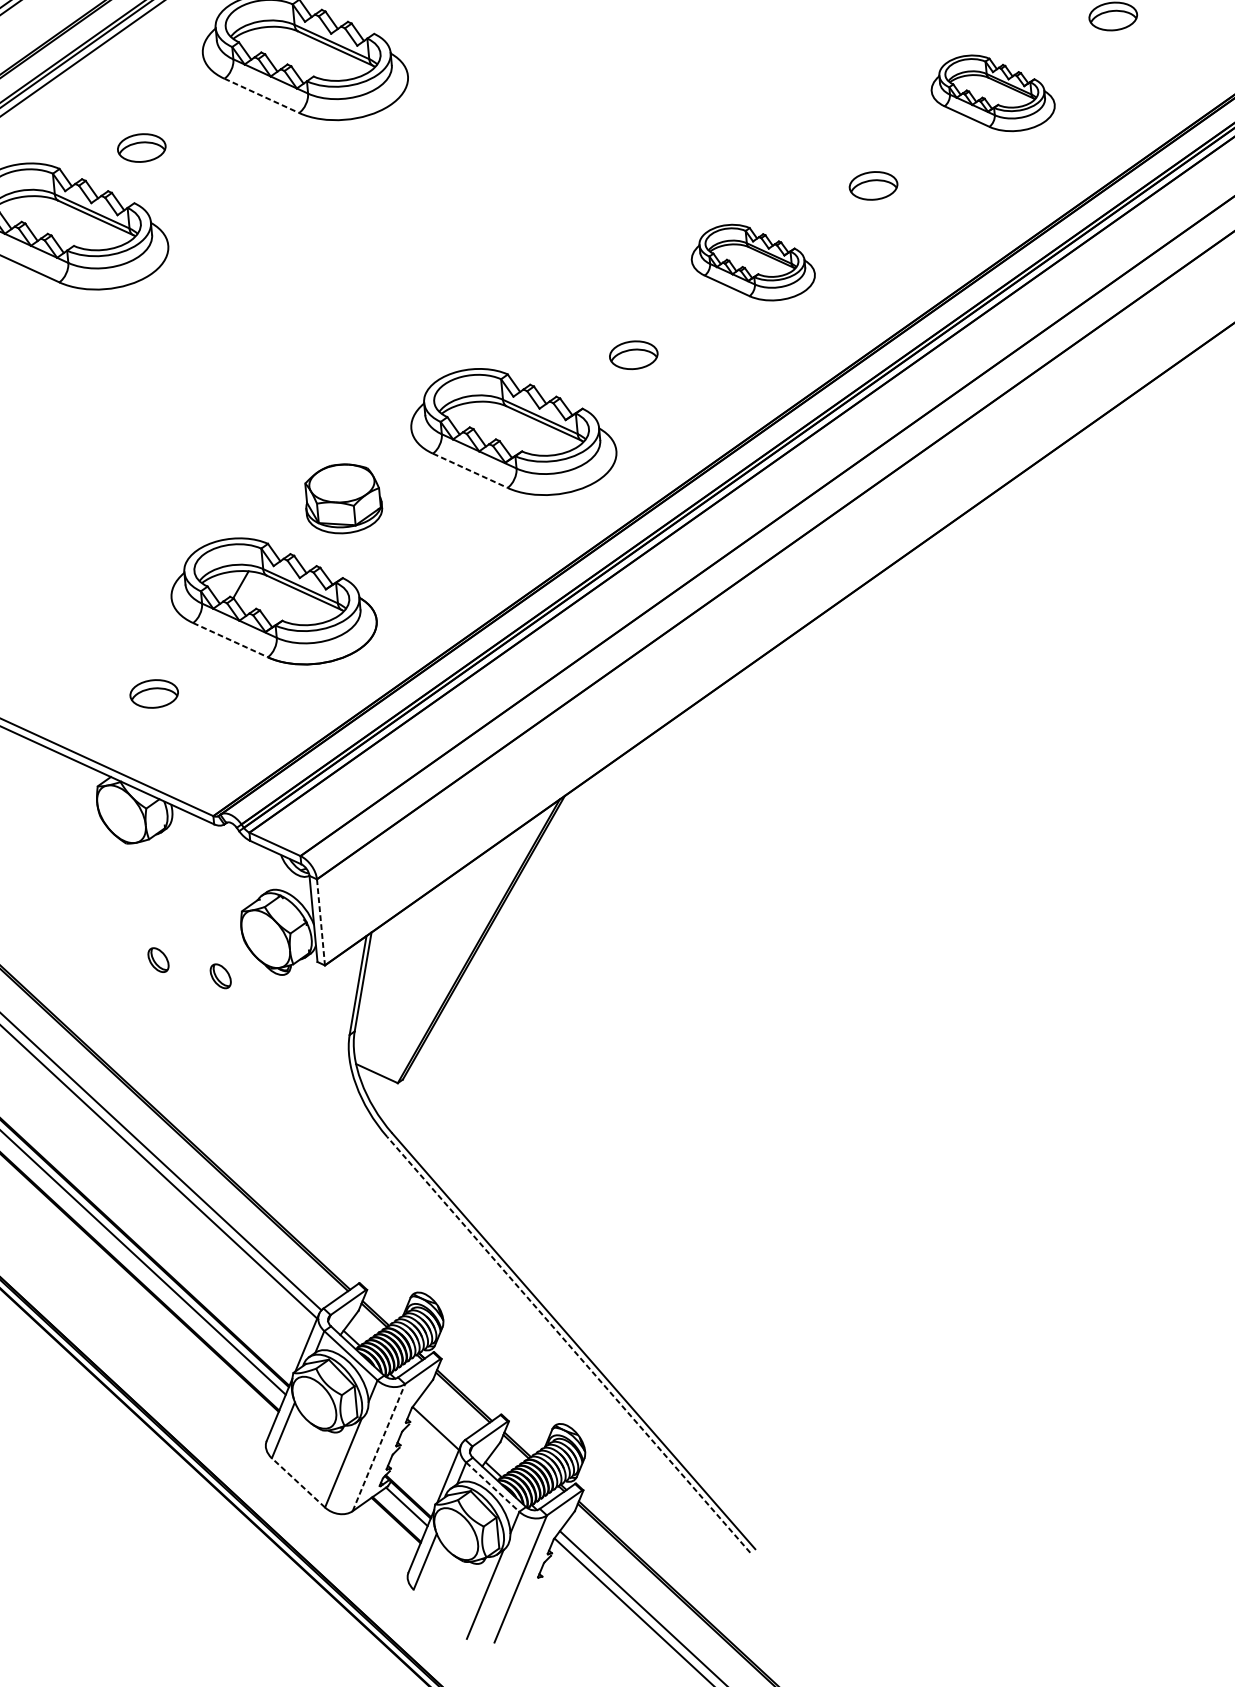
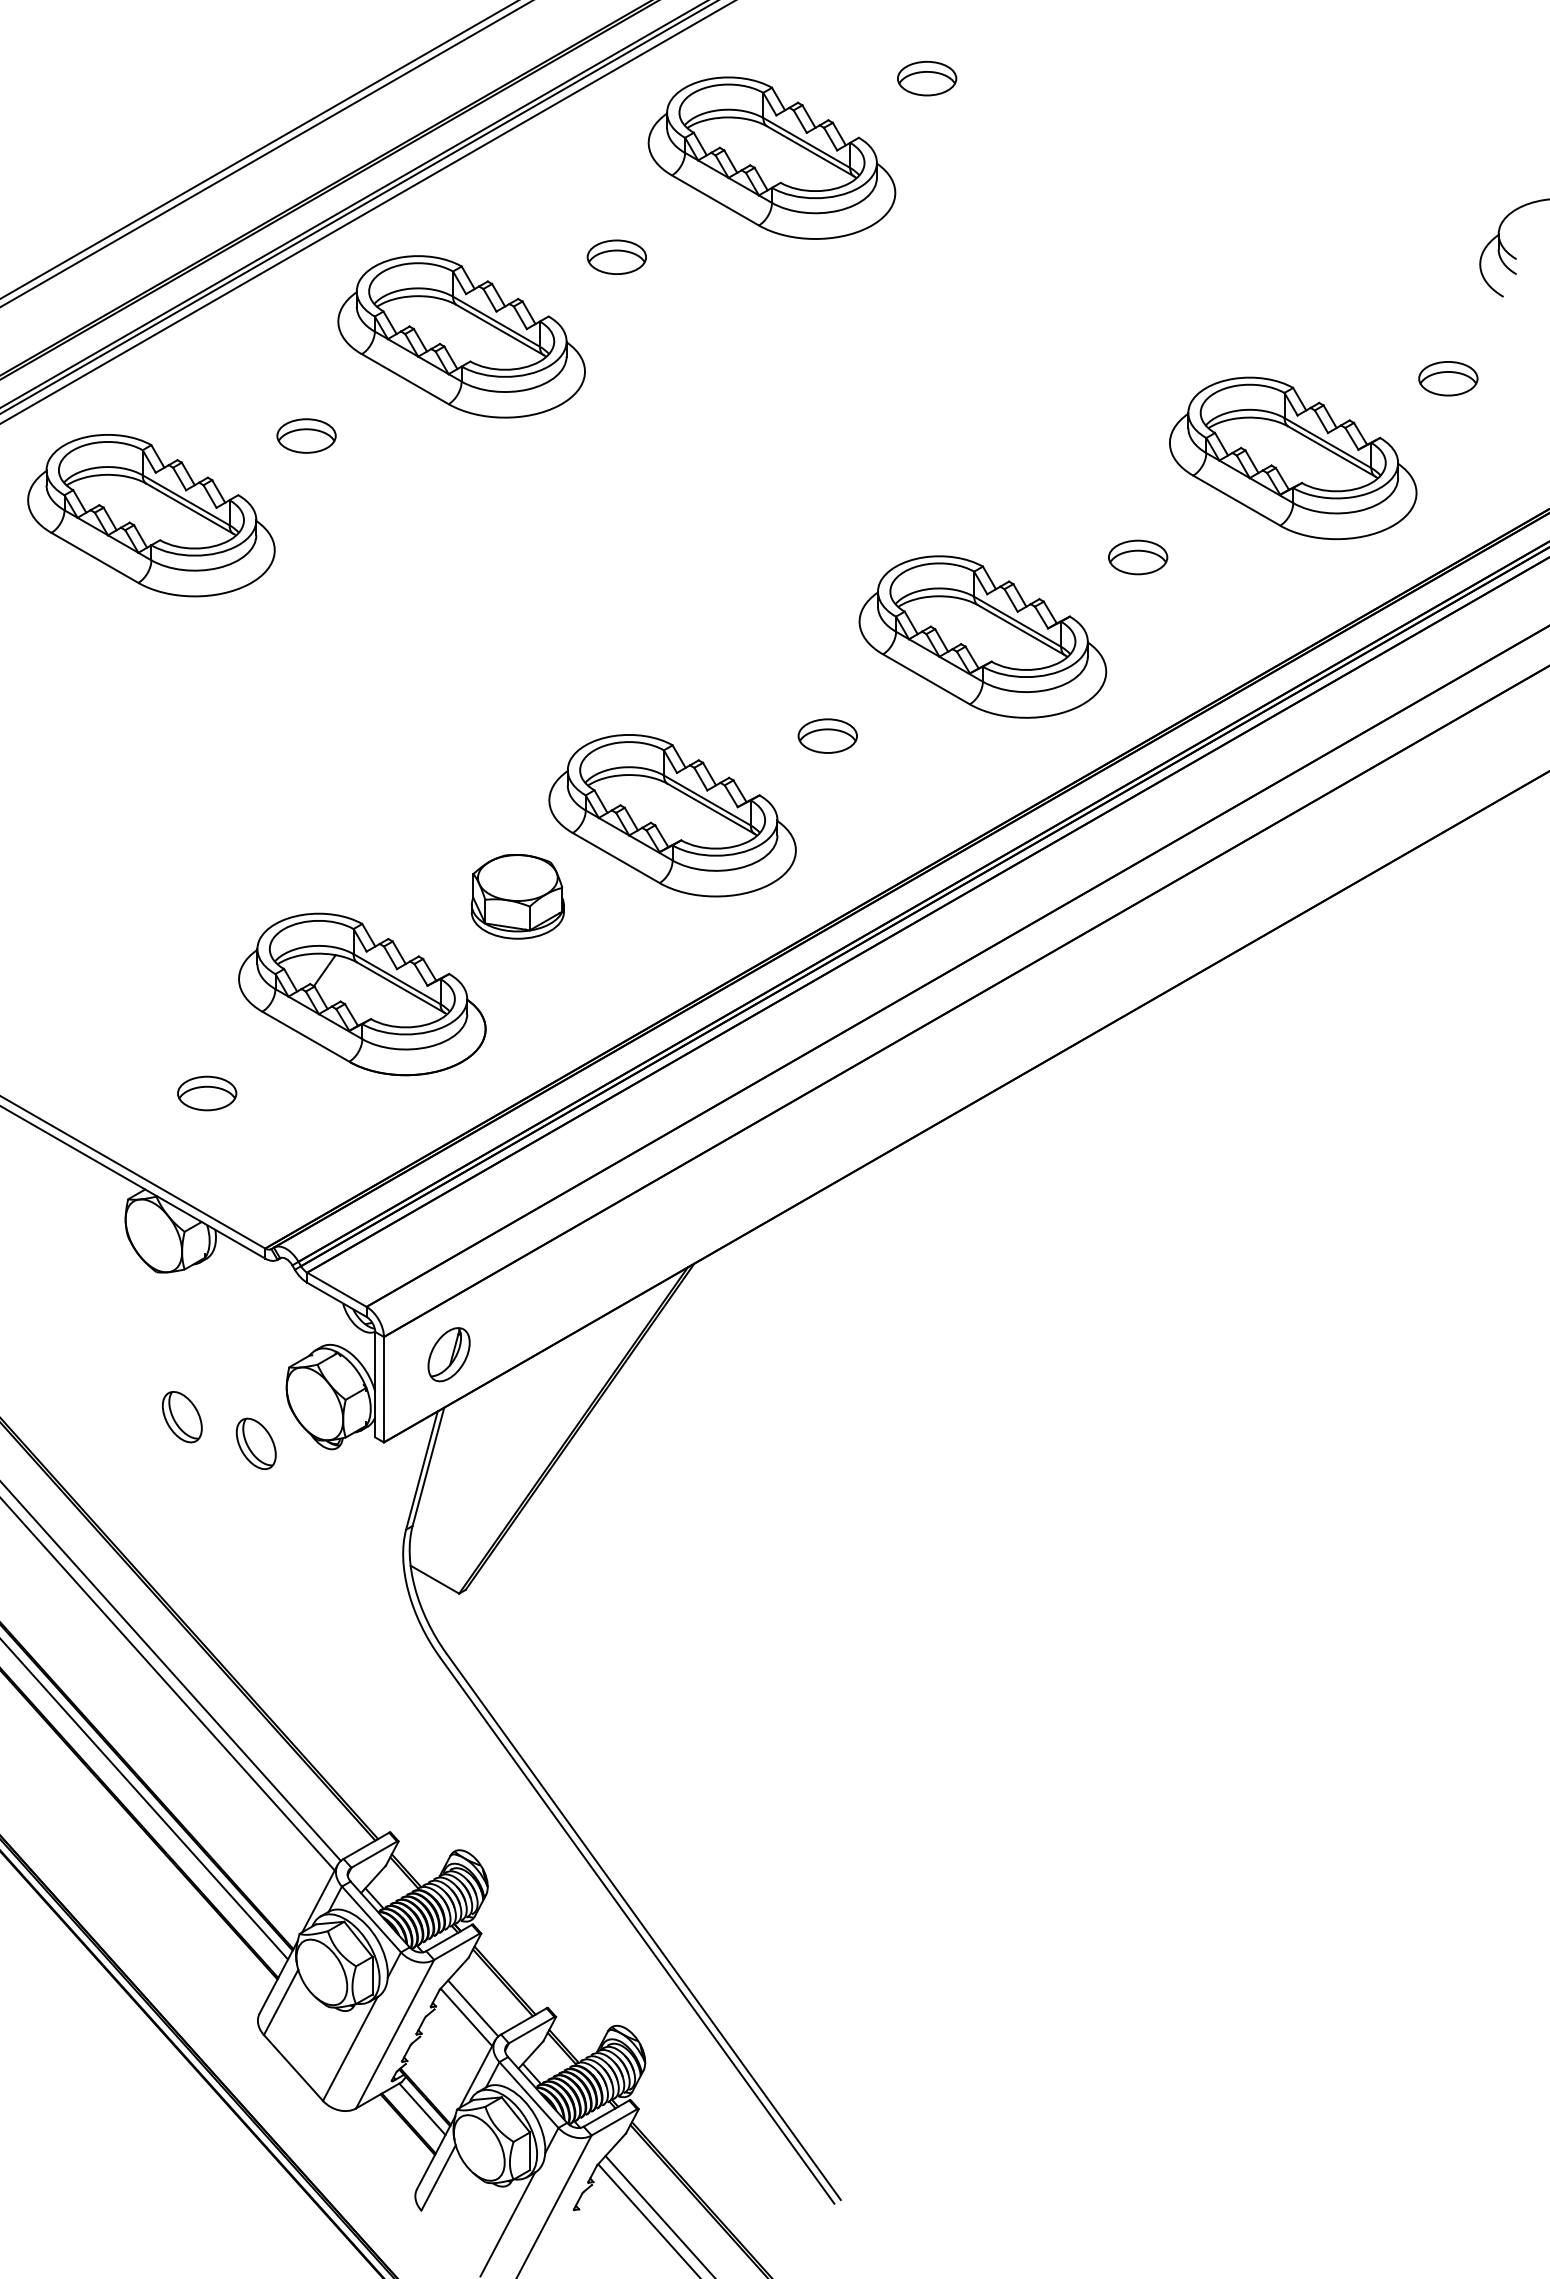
part: (992, 93) -> (1293, 458), size x1.67
line: (262, 96) -> (405, 379), dashed -> solid
part: (141, 147) -> (306, 435), moved
part: (752, 262) -> (982, 636), size x1.67
line: (470, 471) -> (616, 858), dashed -> solid
part: (343, 498) -> (517, 896), moved
line: (231, 639) -> (306, 1036), dashed -> solid
part: (370, 888) -> (448, 1354), added
line: (320, 922) -> (383, 1389), dashed -> solid
part: (158, 960) -> (182, 1417), size x1.67
part: (220, 976) -> (255, 1443), size x1.67
line: (568, 1344) -> (637, 1930), dashed -> solid
line: (440, 1420) -> (473, 2008), added
line: (379, 1447) -> (395, 2034), dashed -> solid
line: (298, 1482) -> (293, 2067), dashed -> solid
line: (493, 1487) -> (529, 2095), dashed -> solid

